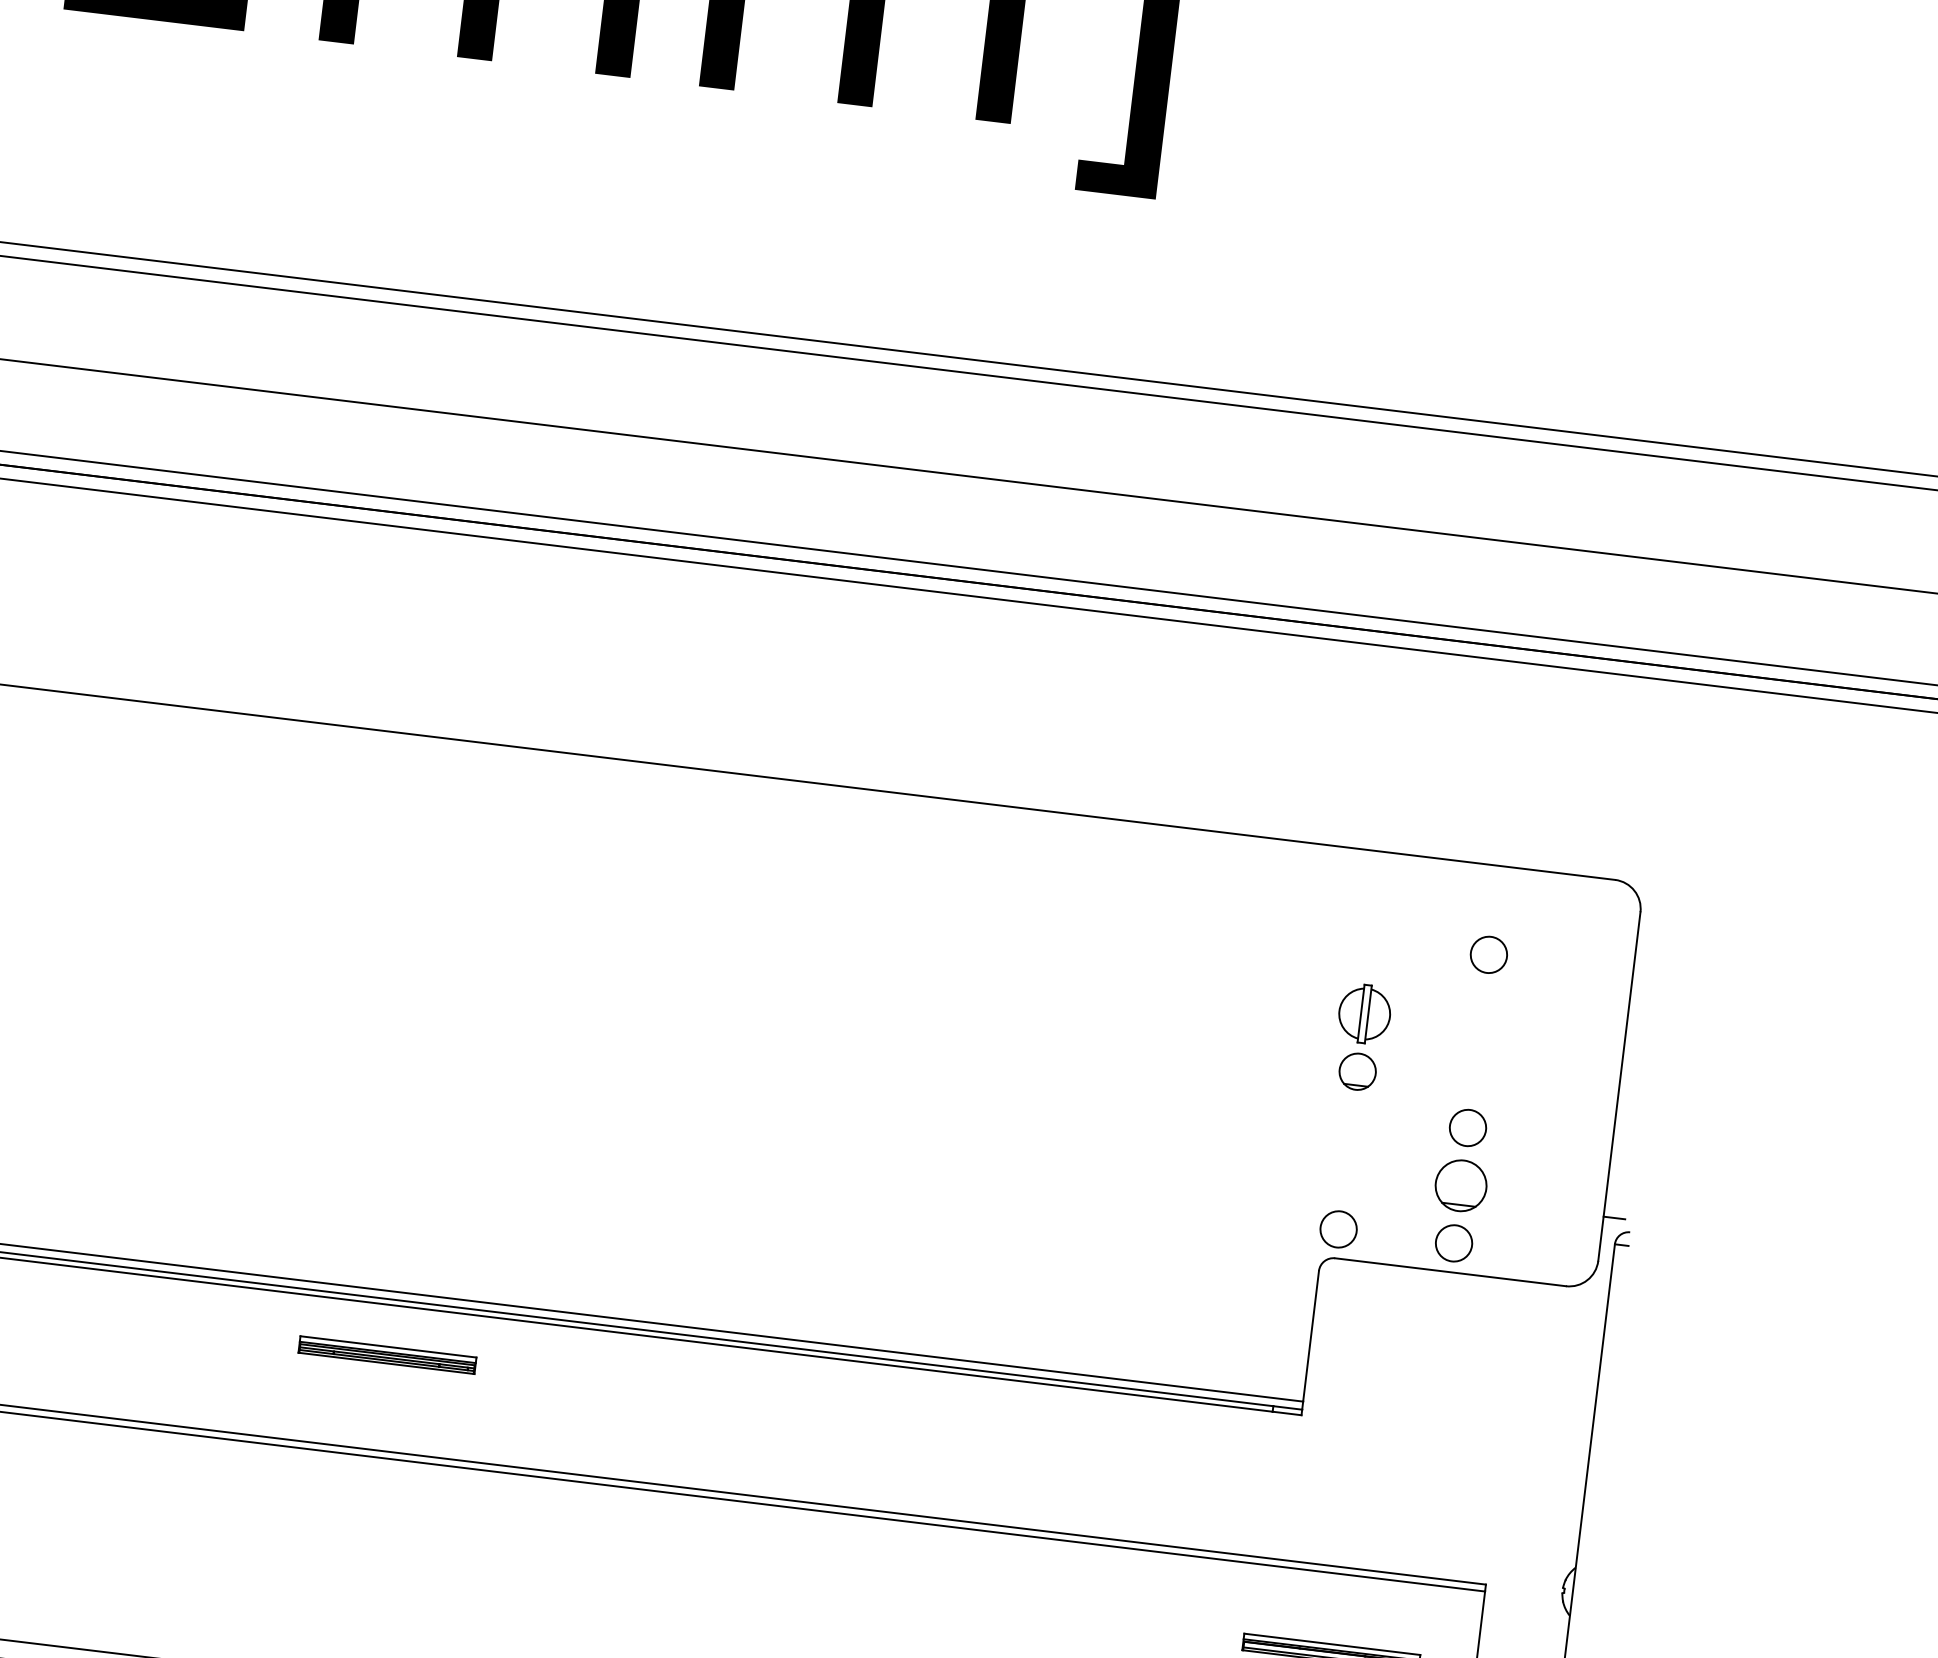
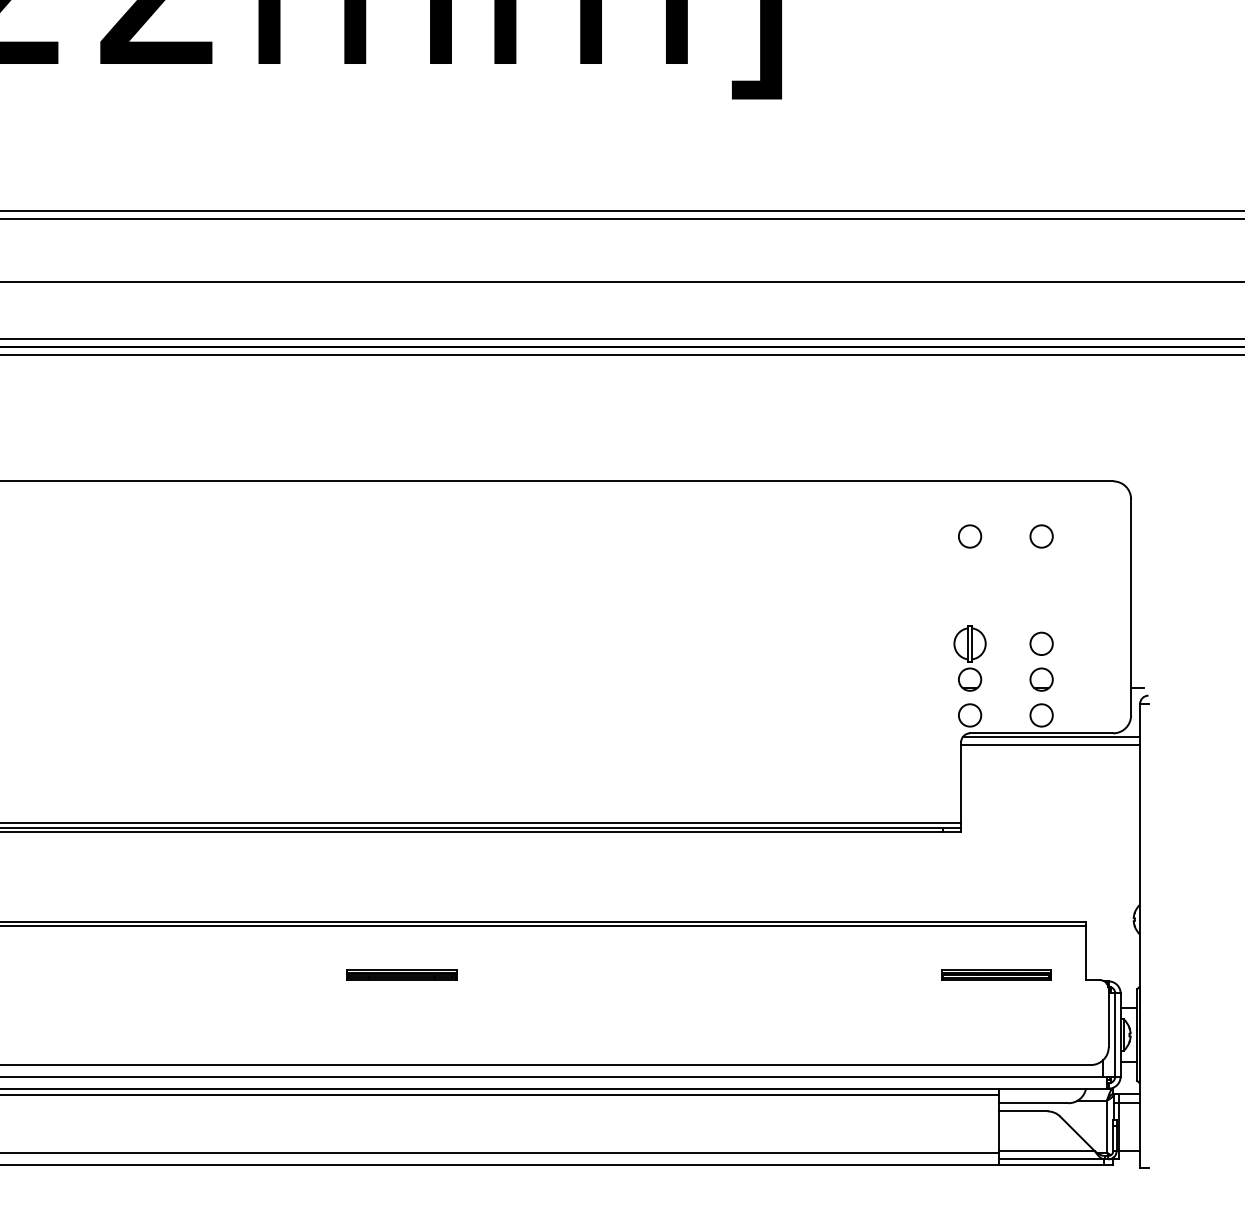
circle: (1374, 940) -> (970, 536), added
part: (1360, 1037) -> (969, 658), moved
part: (1460, 1185) -> (1041, 679), size x0.71
line: (1465, 1279) -> (1051, 736), added
line: (1462, 1293) -> (1050, 745), added
part: (386, 1354) -> (401, 974), moved

